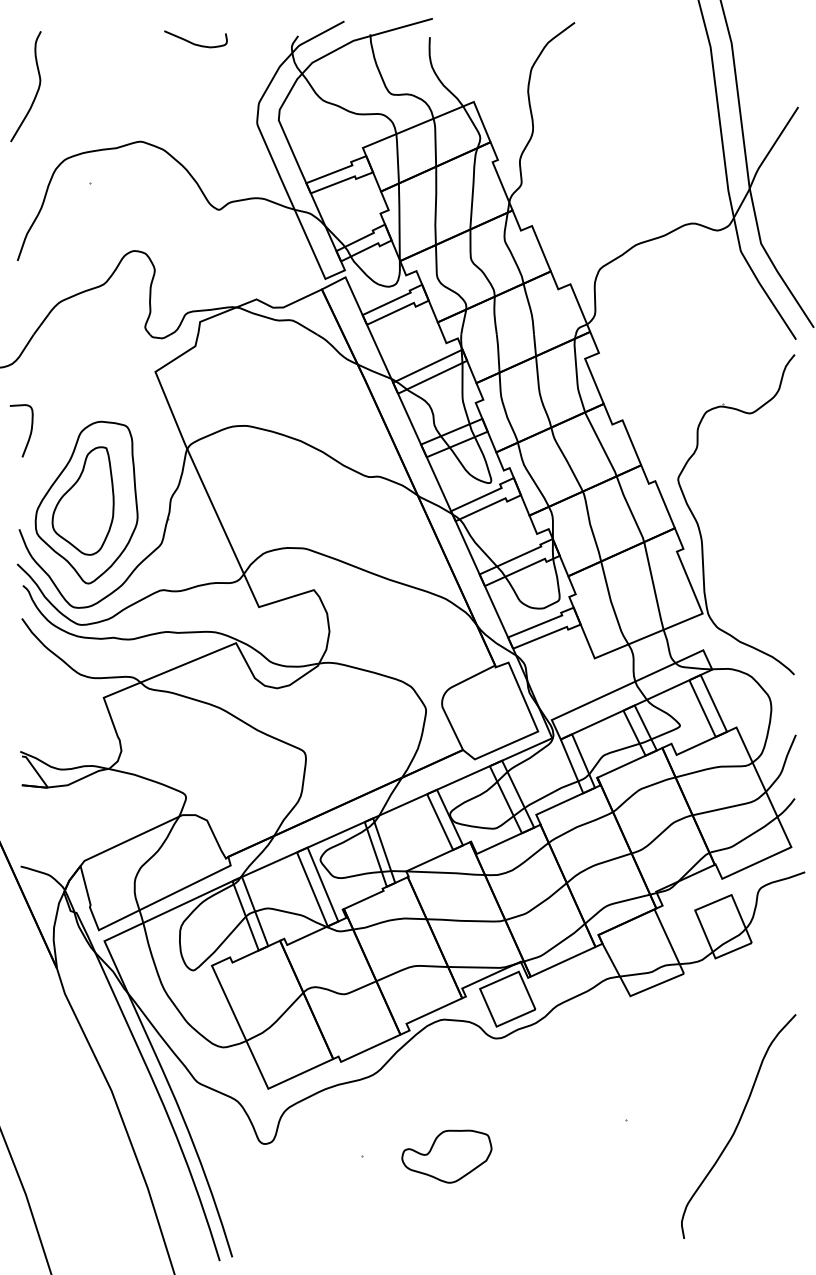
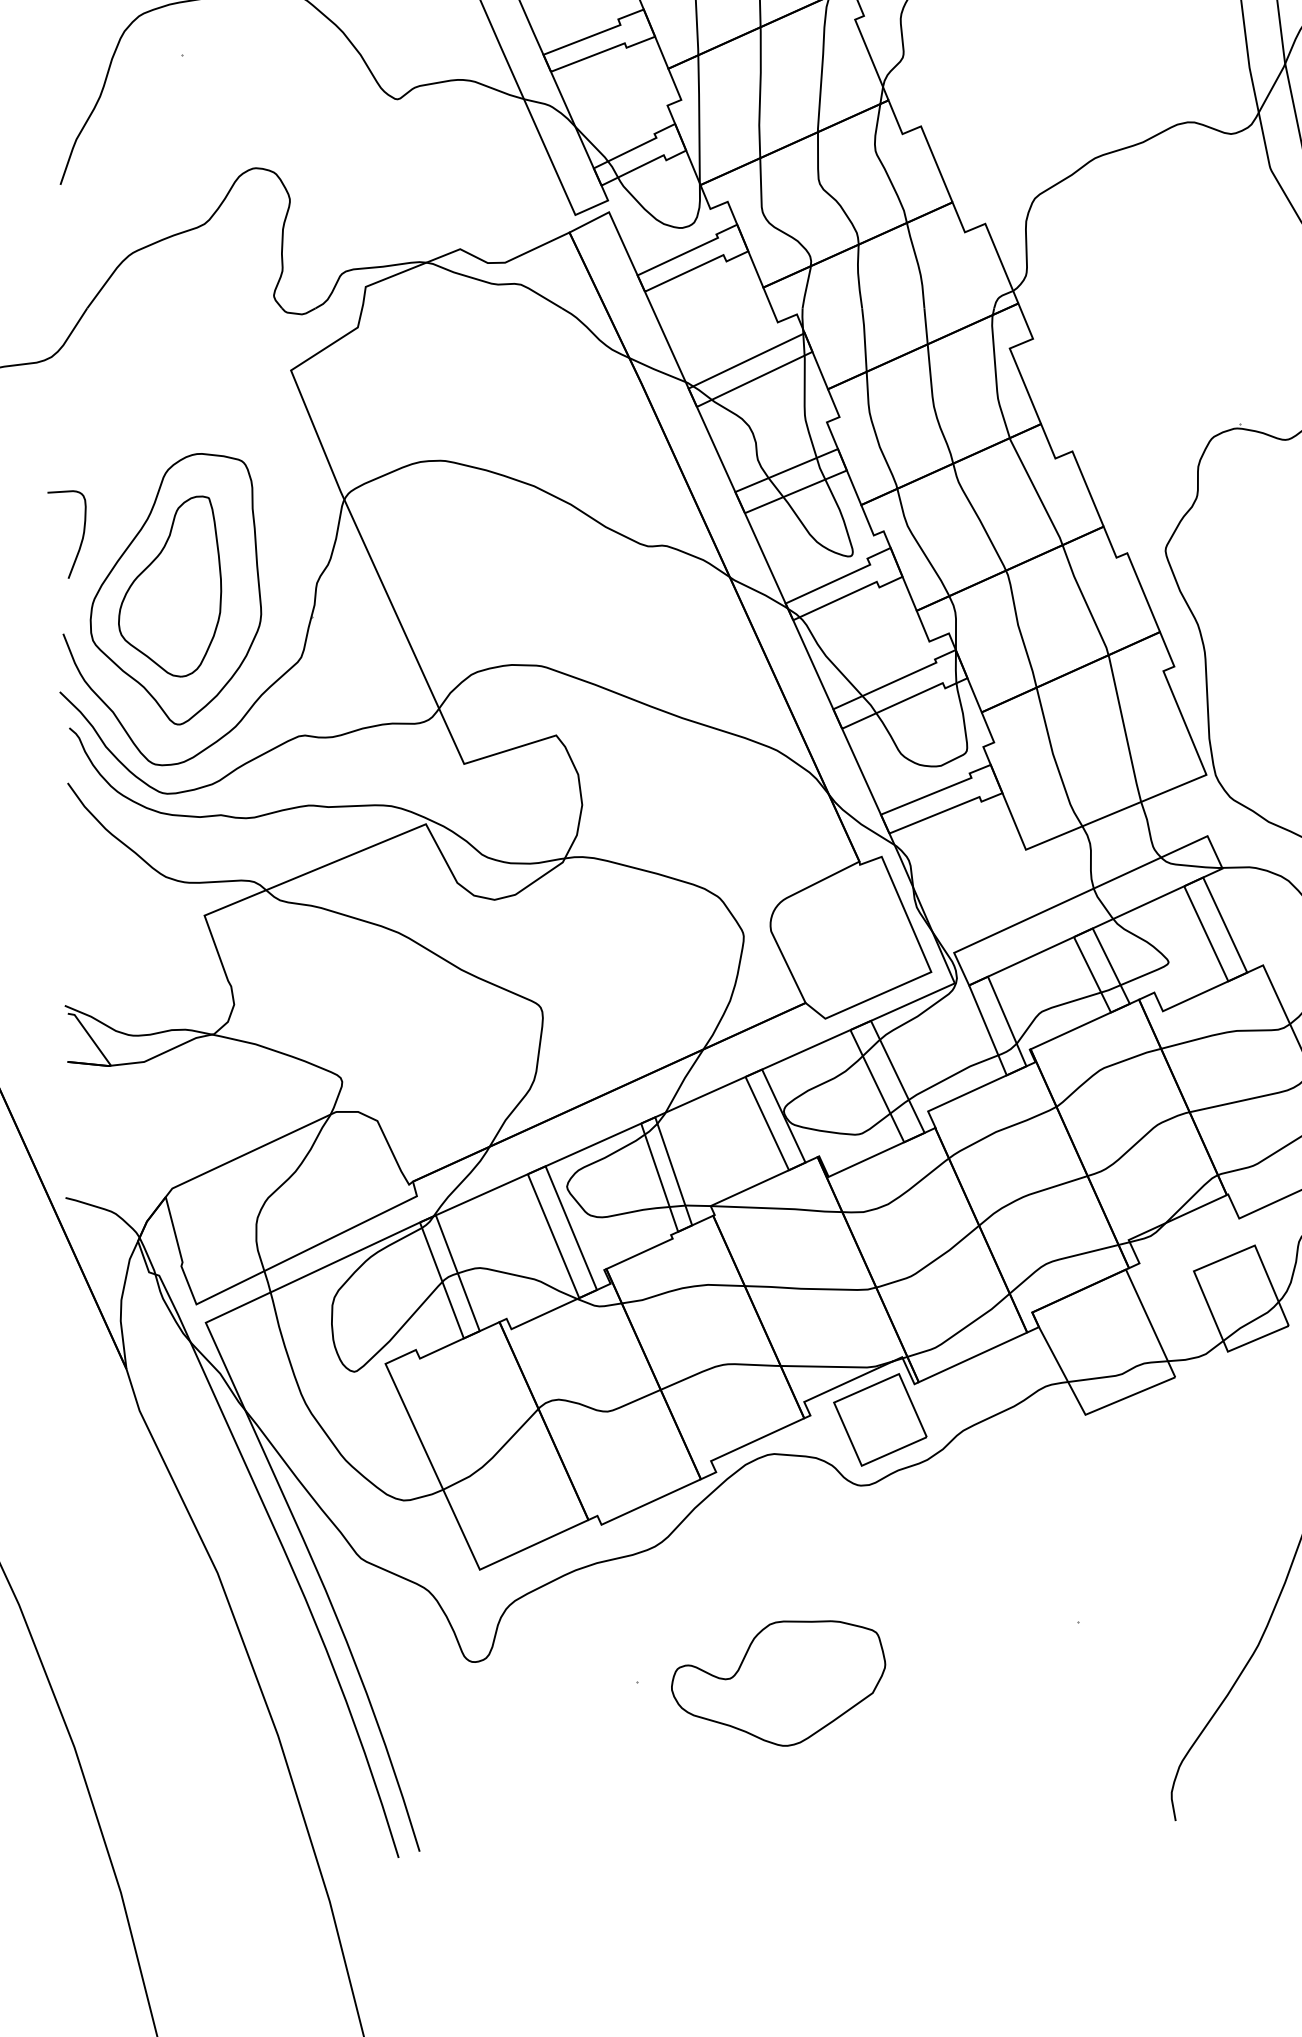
curve: (29, 434) -> (80, 540), moved
part: (446, 1156) -> (777, 1683), size x1.43

